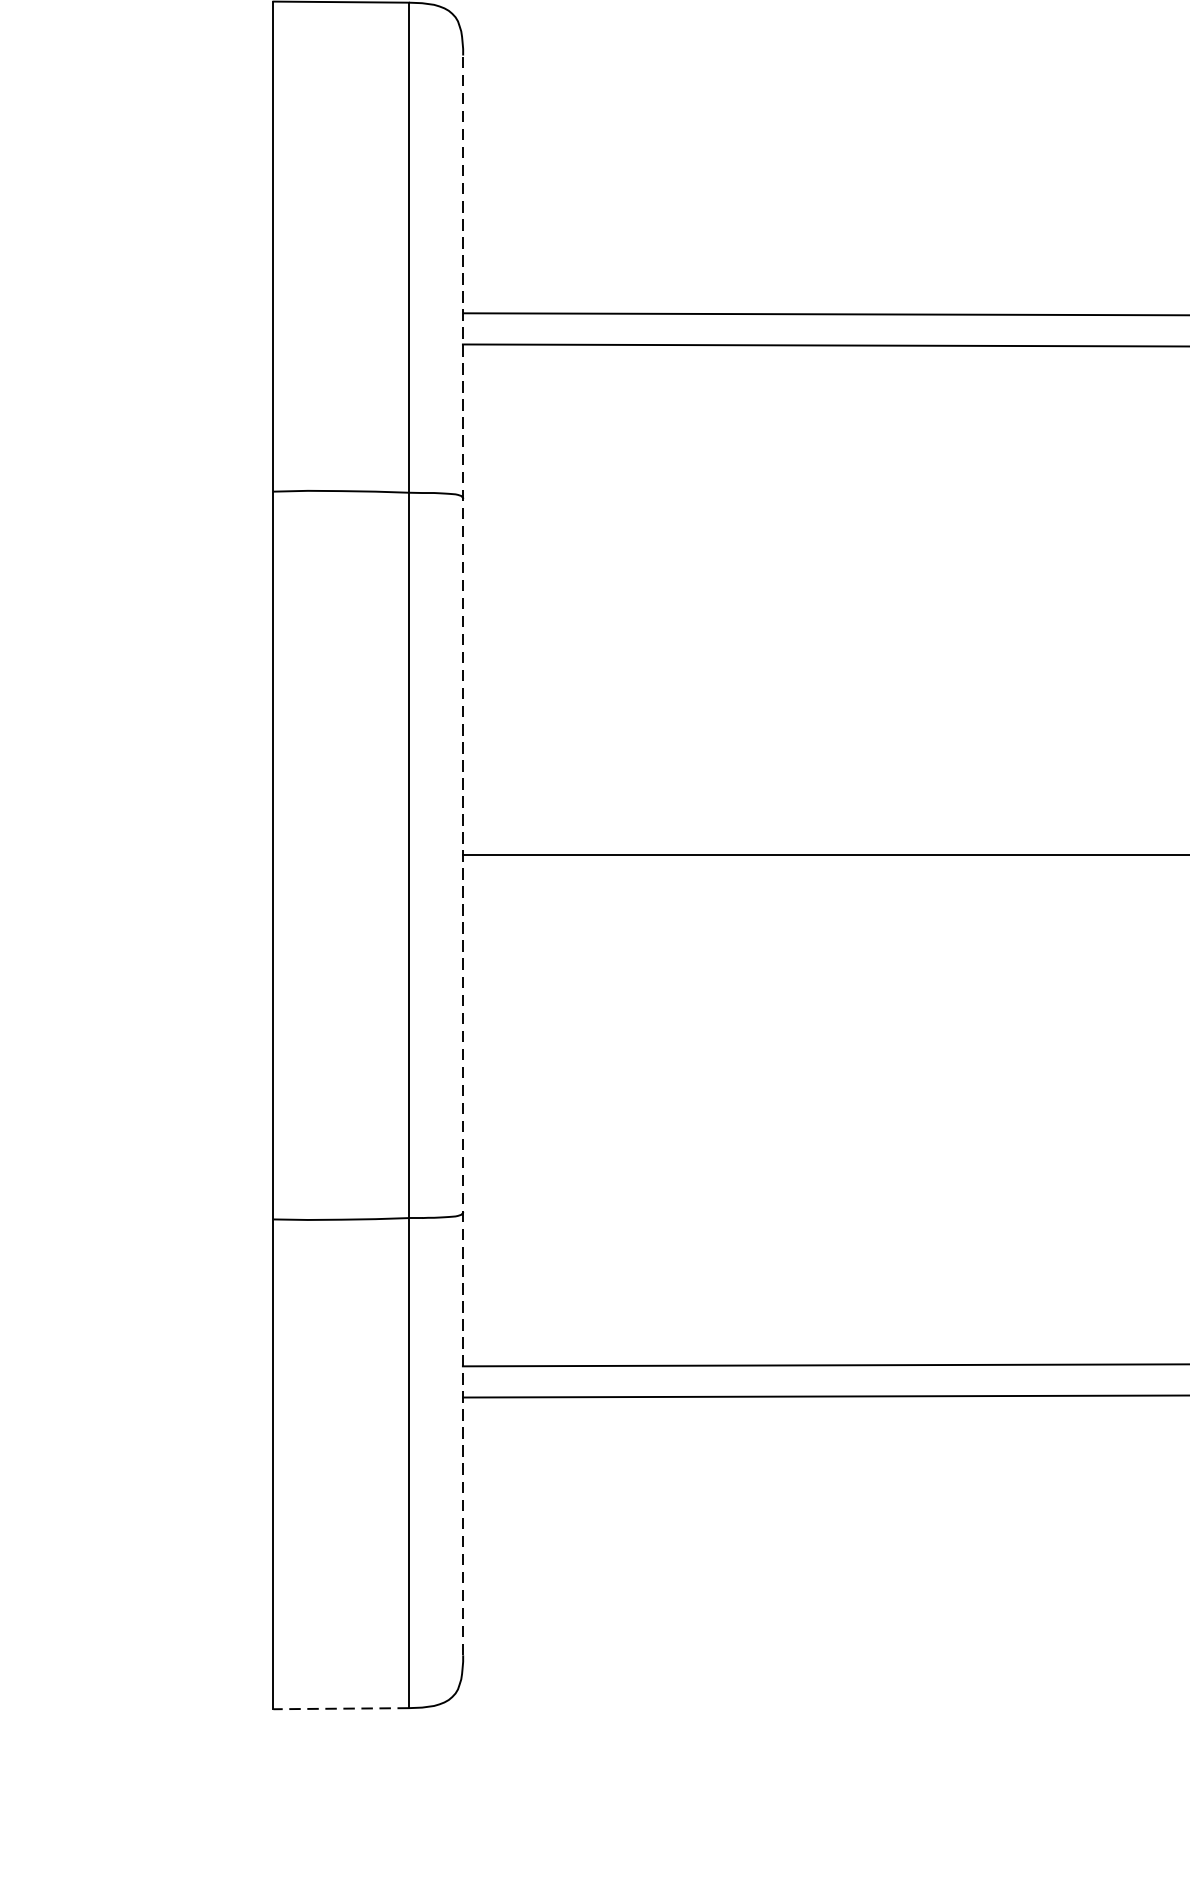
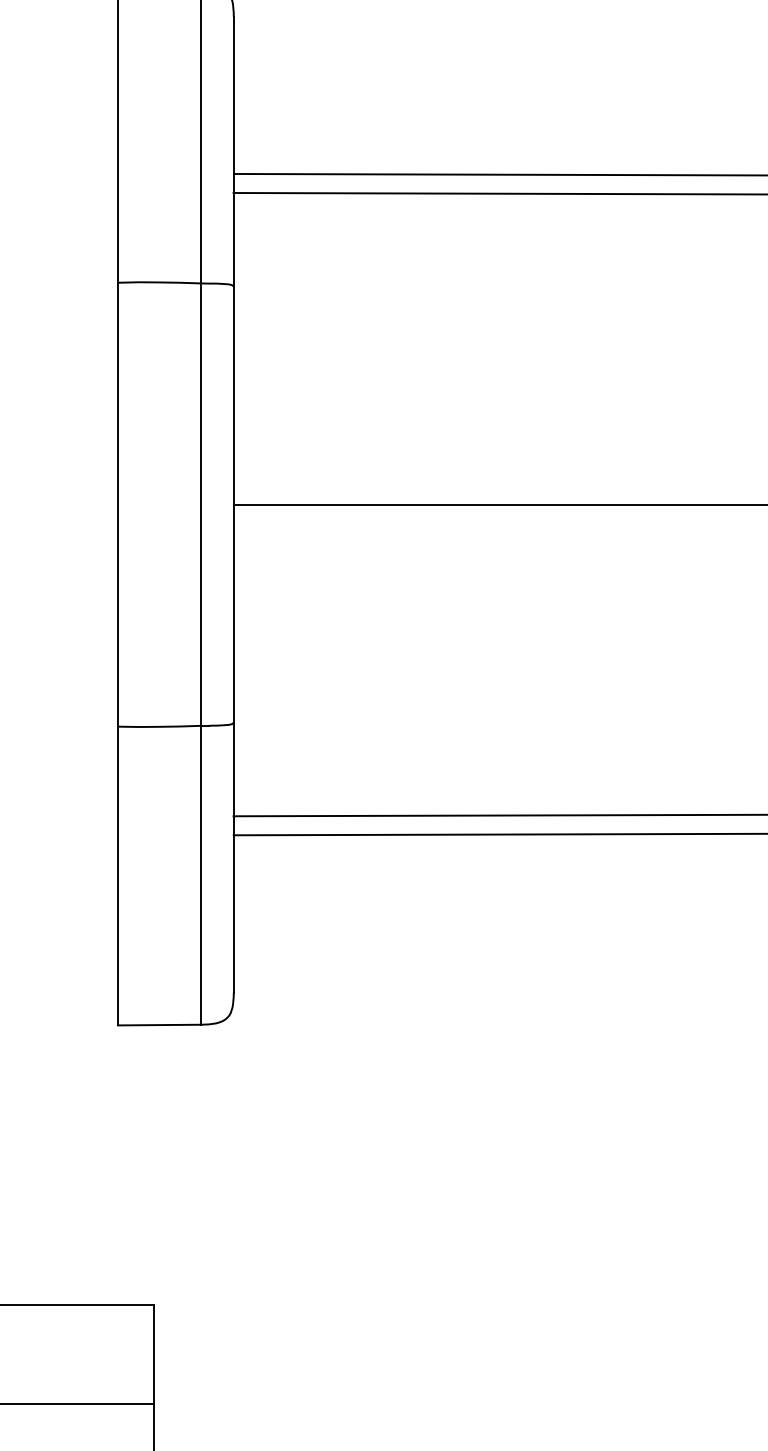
line: (462, 855) -> (233, 504), dashed -> solid
line: (339, 1709) -> (158, 1025), dashed -> solid

